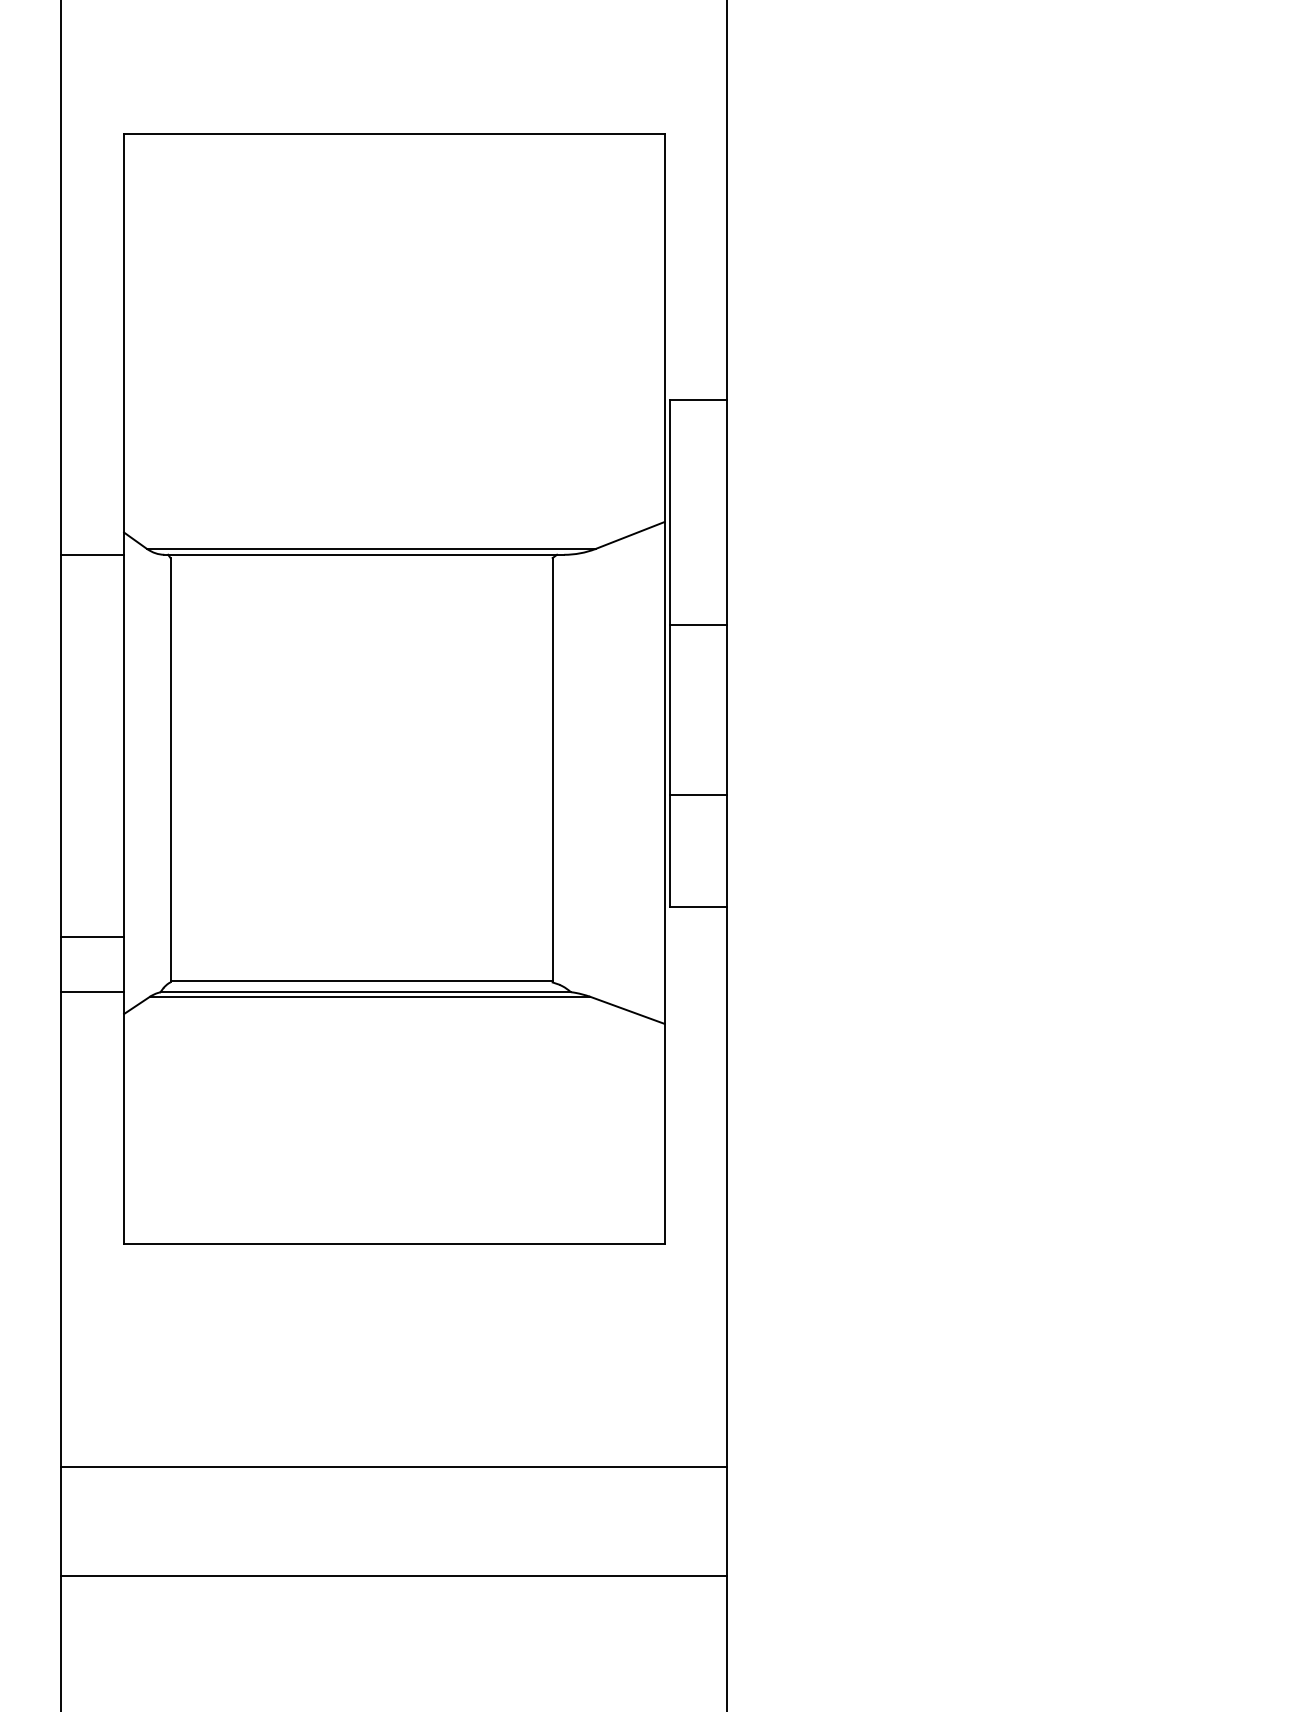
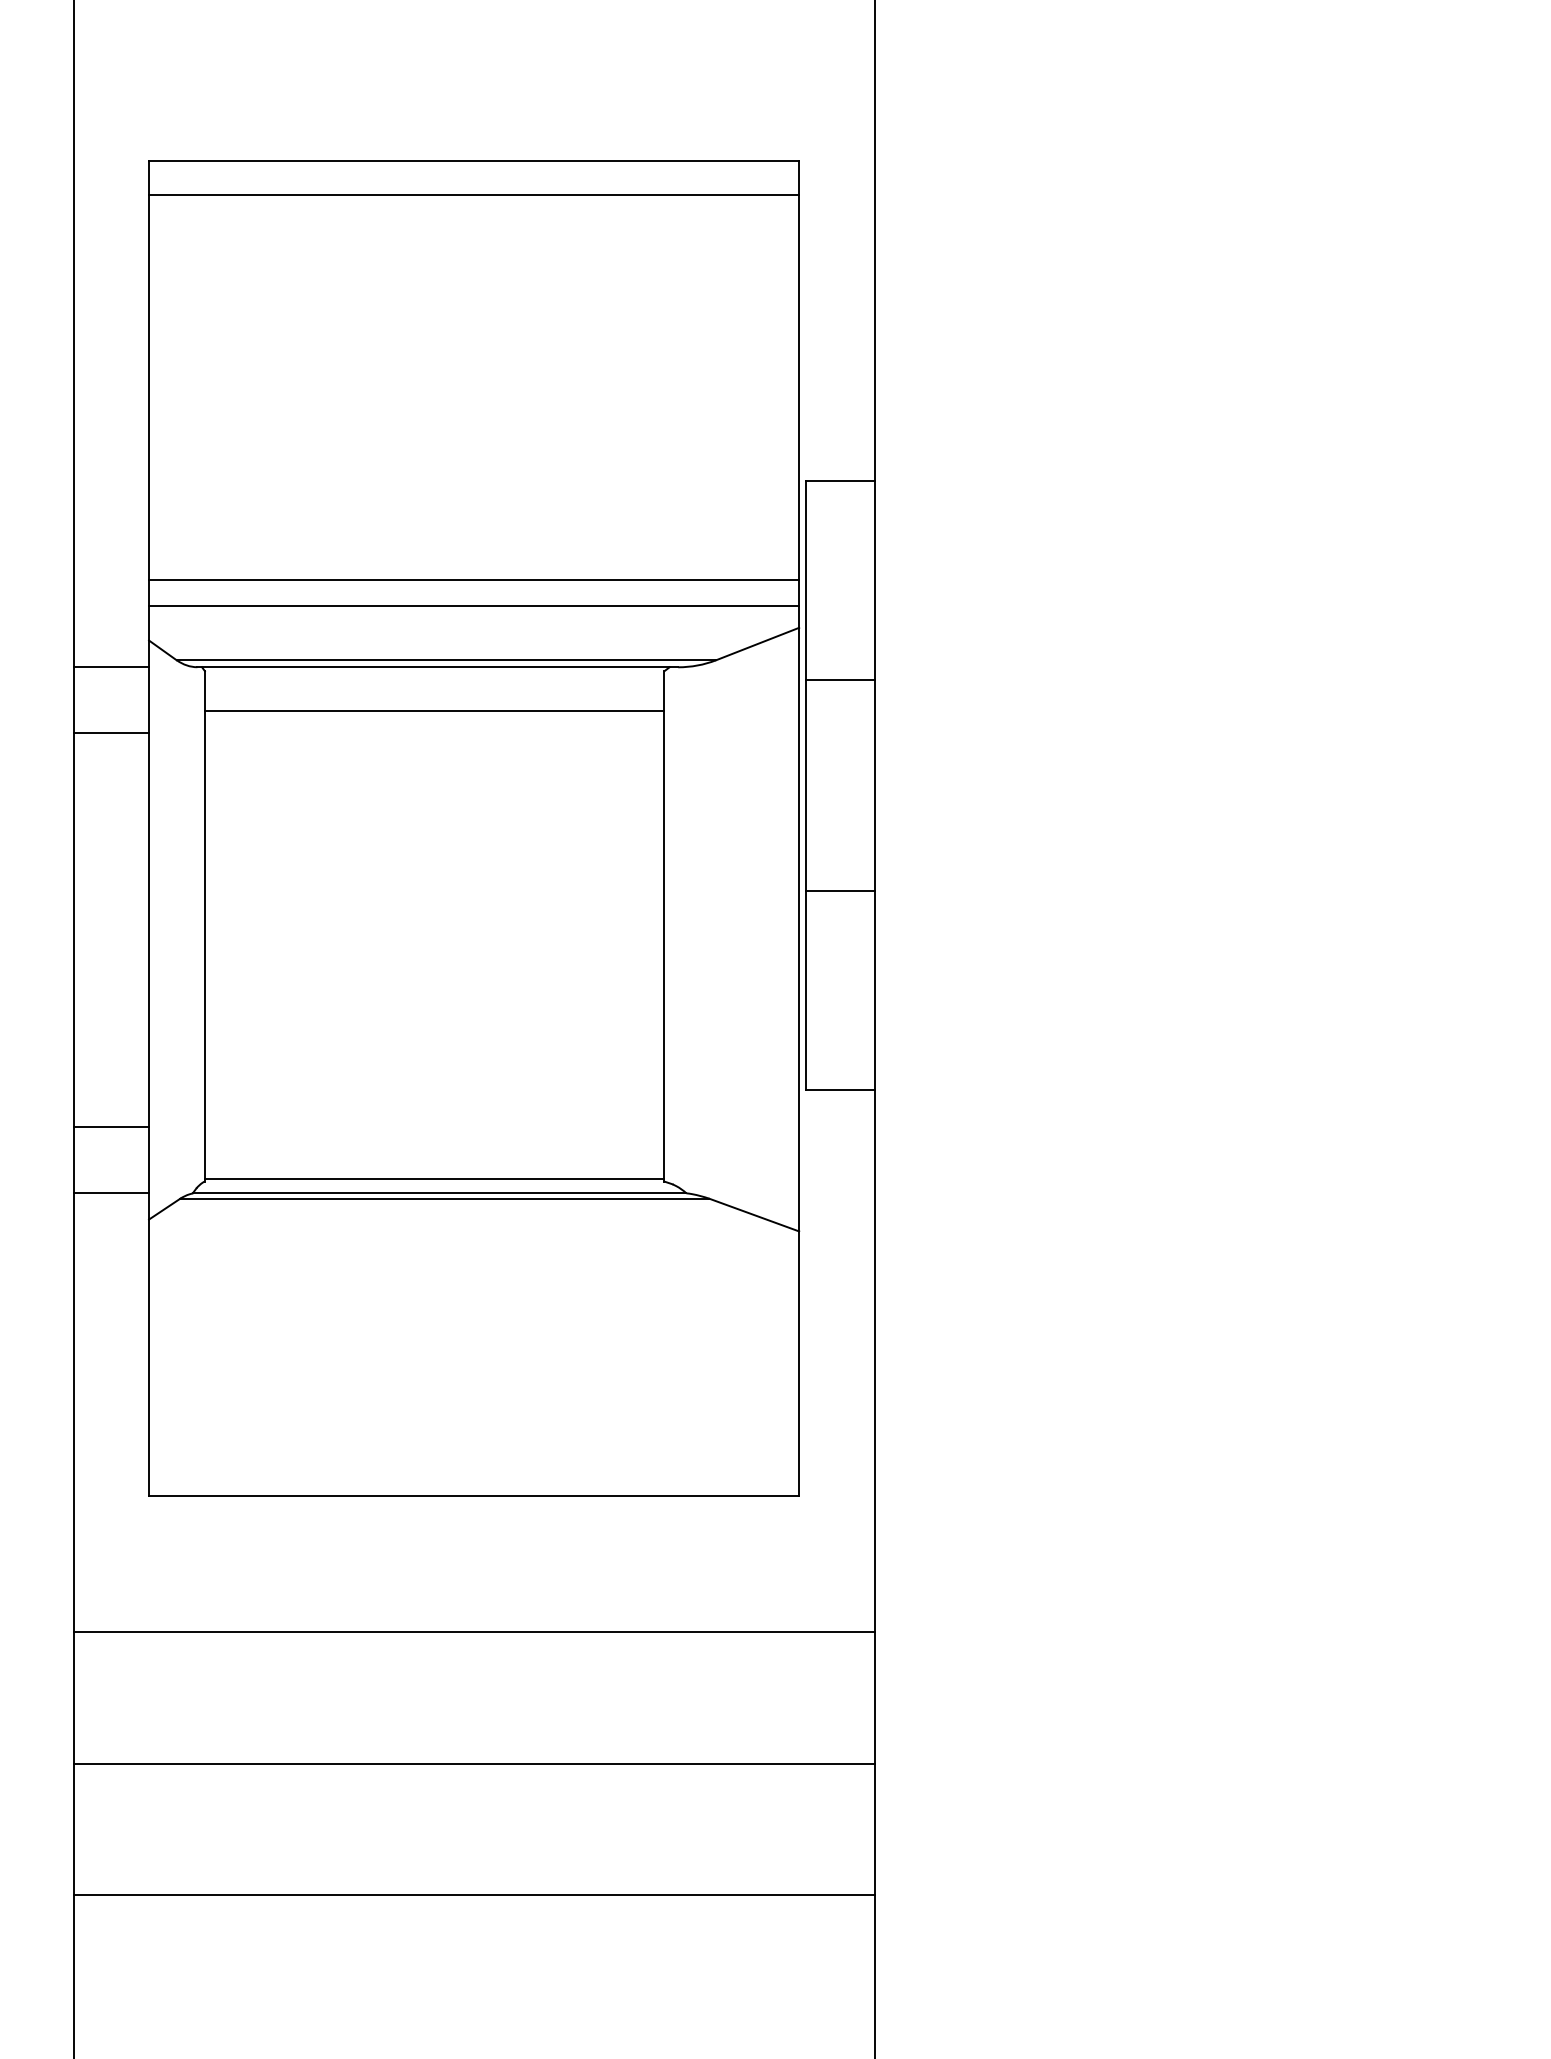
line: (394, 161) -> (474, 194), added
line: (394, 481) -> (474, 579), added
line: (394, 504) -> (474, 606), added
line: (361, 590) -> (434, 710), added
line: (92, 609) -> (111, 732), added
line: (698, 624) -> (839, 680), moved
line: (698, 795) -> (839, 890), moved
line: (393, 1357) -> (473, 1632), added

